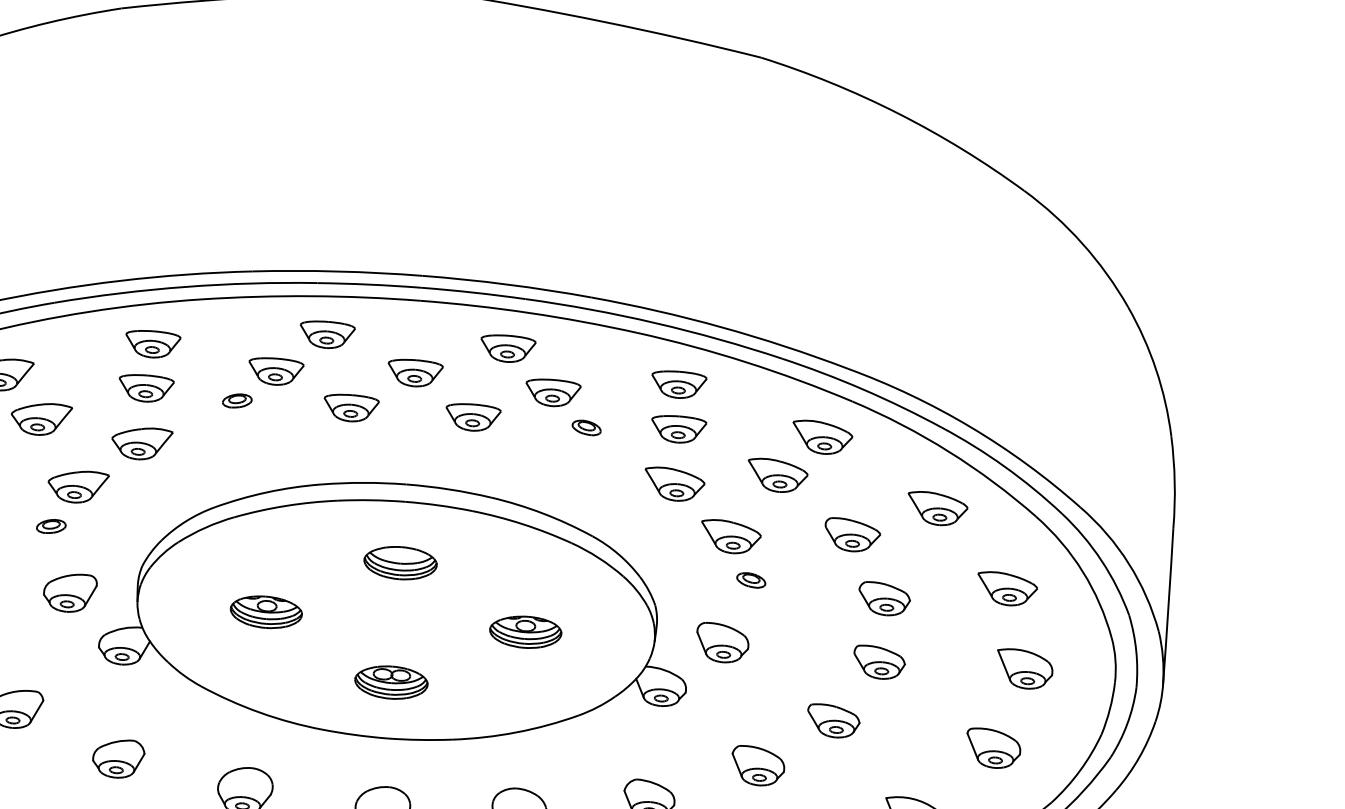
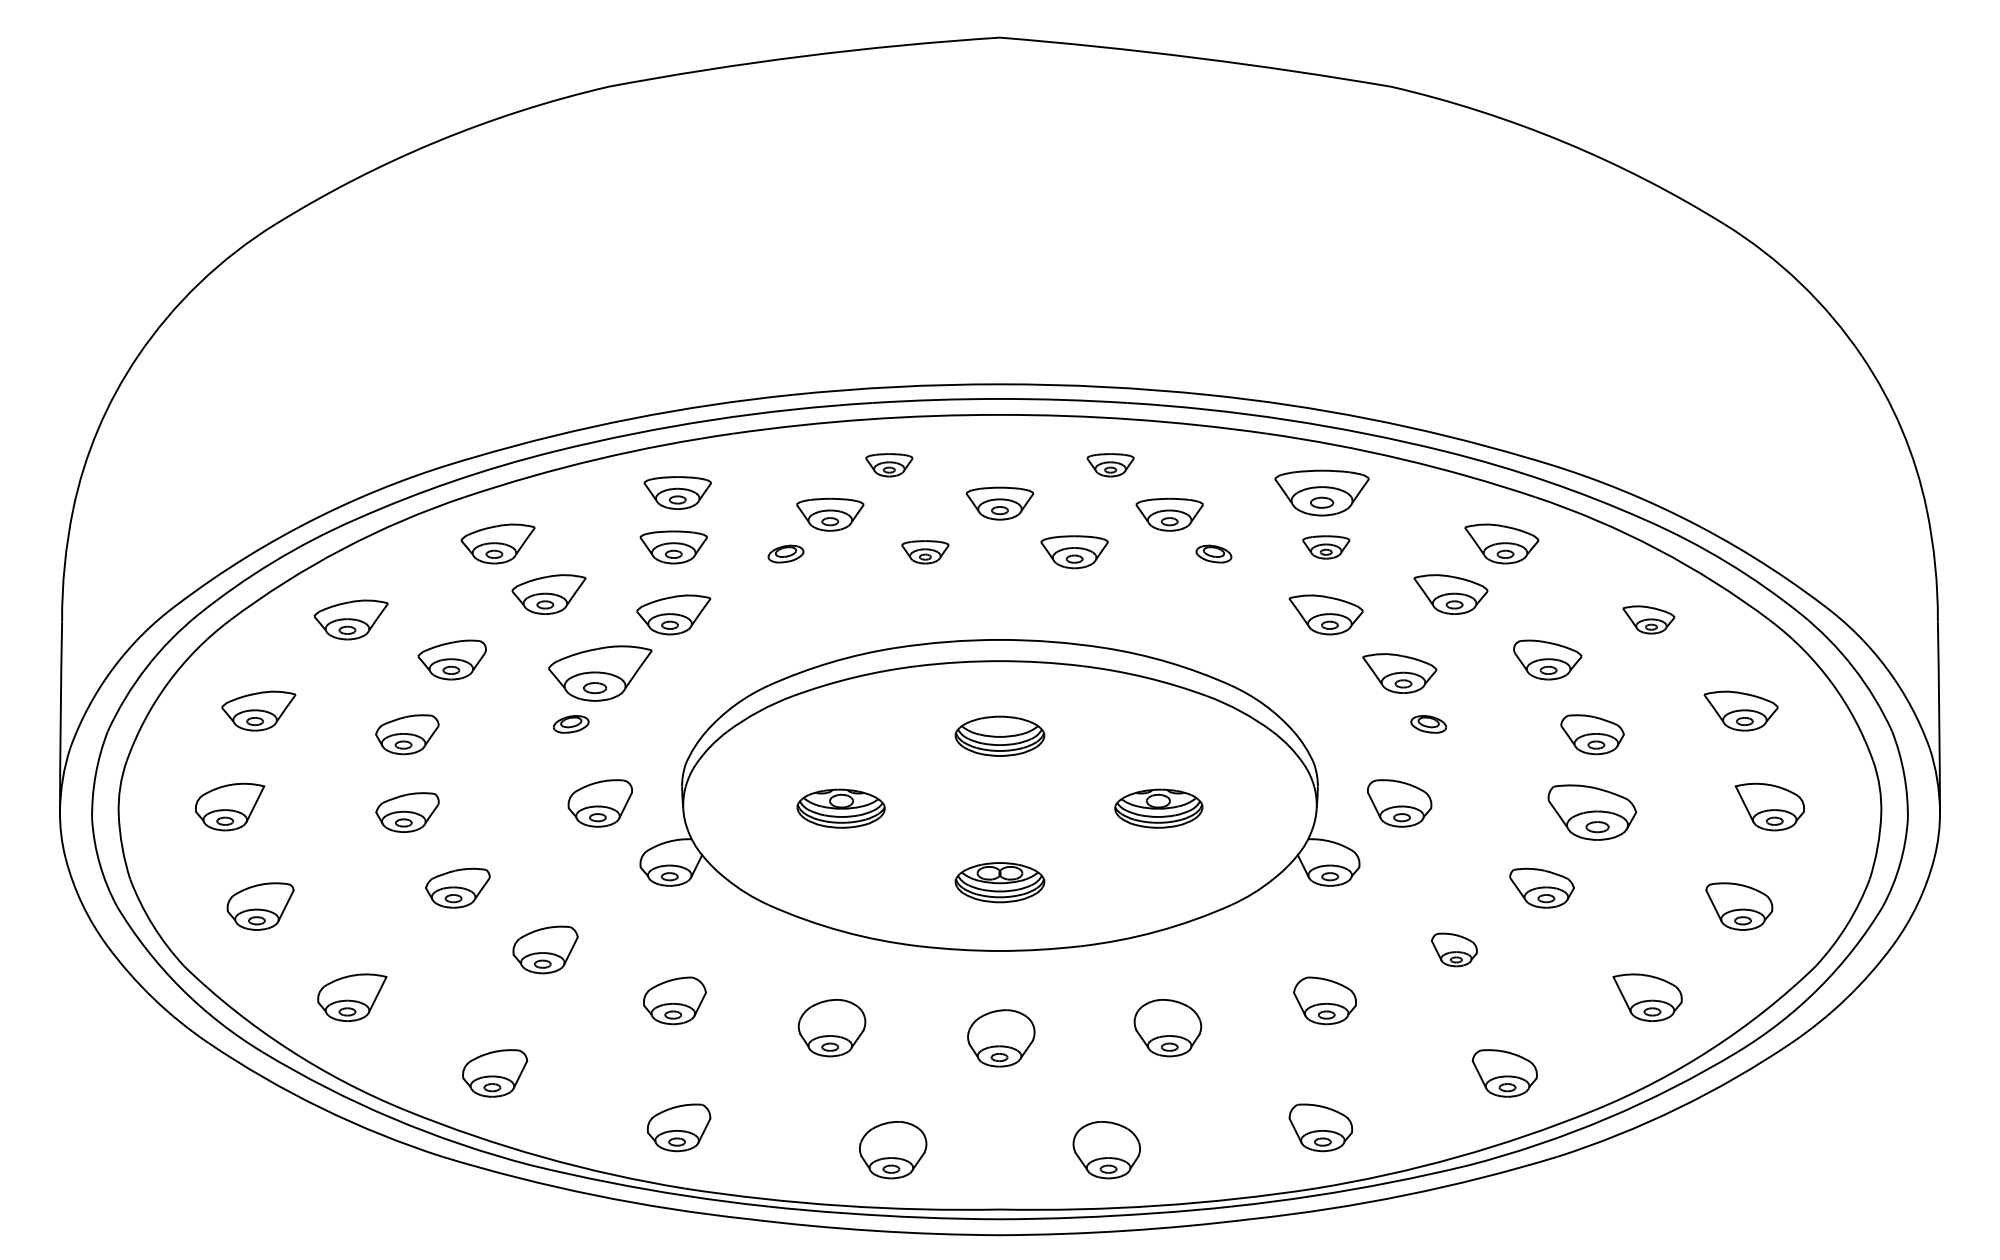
part: (327, 335) -> (889, 465), size x0.7
part: (507, 349) -> (1110, 465), size x0.7
part: (679, 384) -> (1322, 492), size x1.4
part: (351, 408) -> (925, 552), size x0.7
part: (678, 429) -> (1326, 547), size x0.7
part: (77, 486) -> (599, 673), size x1.4
part: (937, 508) -> (1648, 619), size x0.7
part: (879, 662) -> (1592, 812), size x1.4
part: (758, 765) -> (1454, 949), size x0.7

